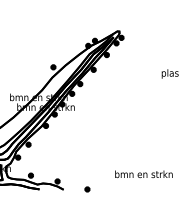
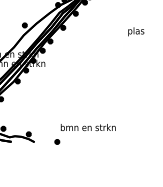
text: (143, 174) -> (87, 127), moved

